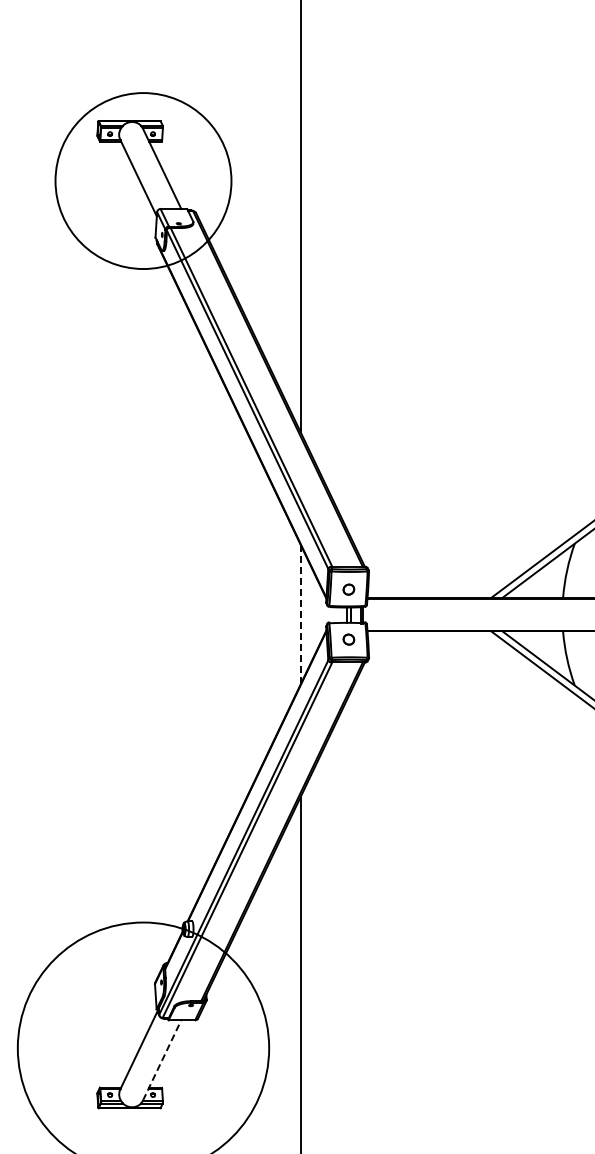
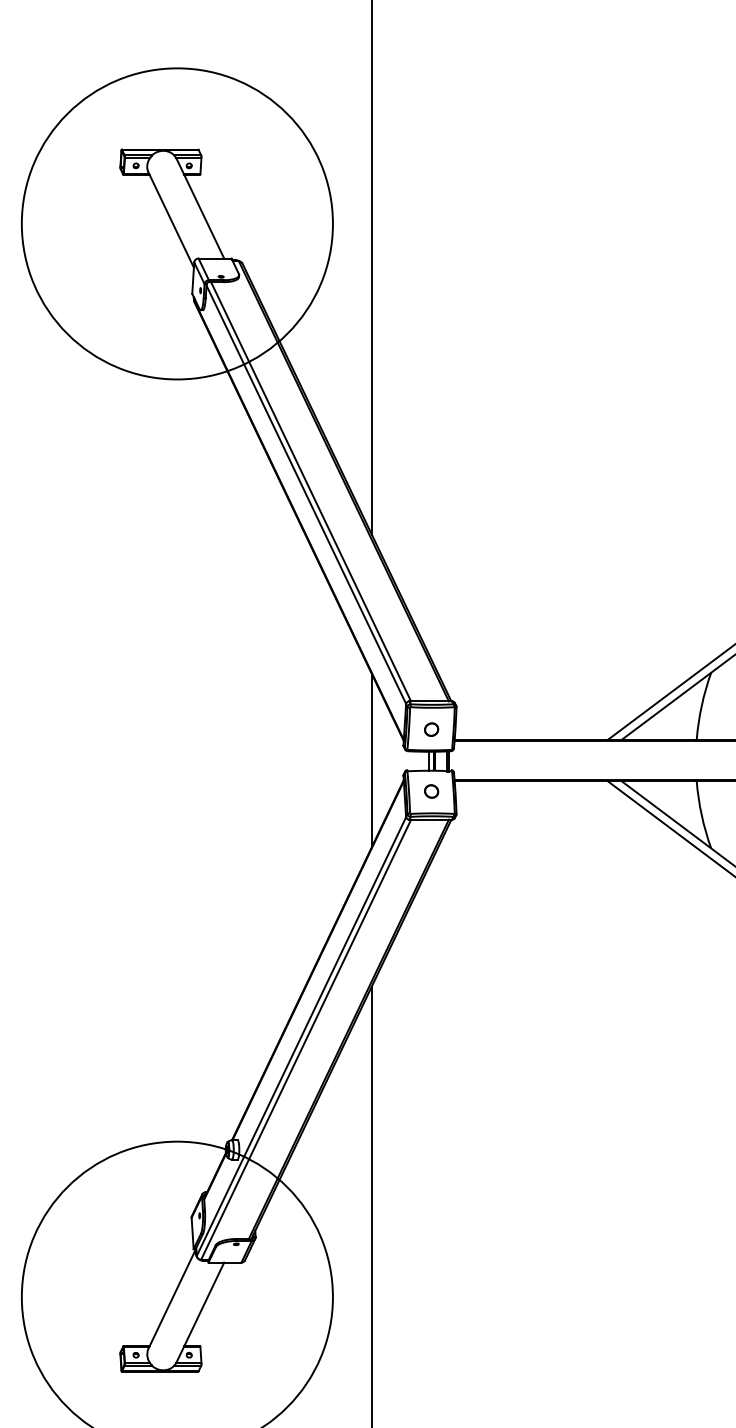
circle: (143, 180) -> (177, 223), size x1.43
line: (300, 615) -> (371, 761), dashed -> solid
line: (162, 1059) -> (200, 1311), dashed -> solid

